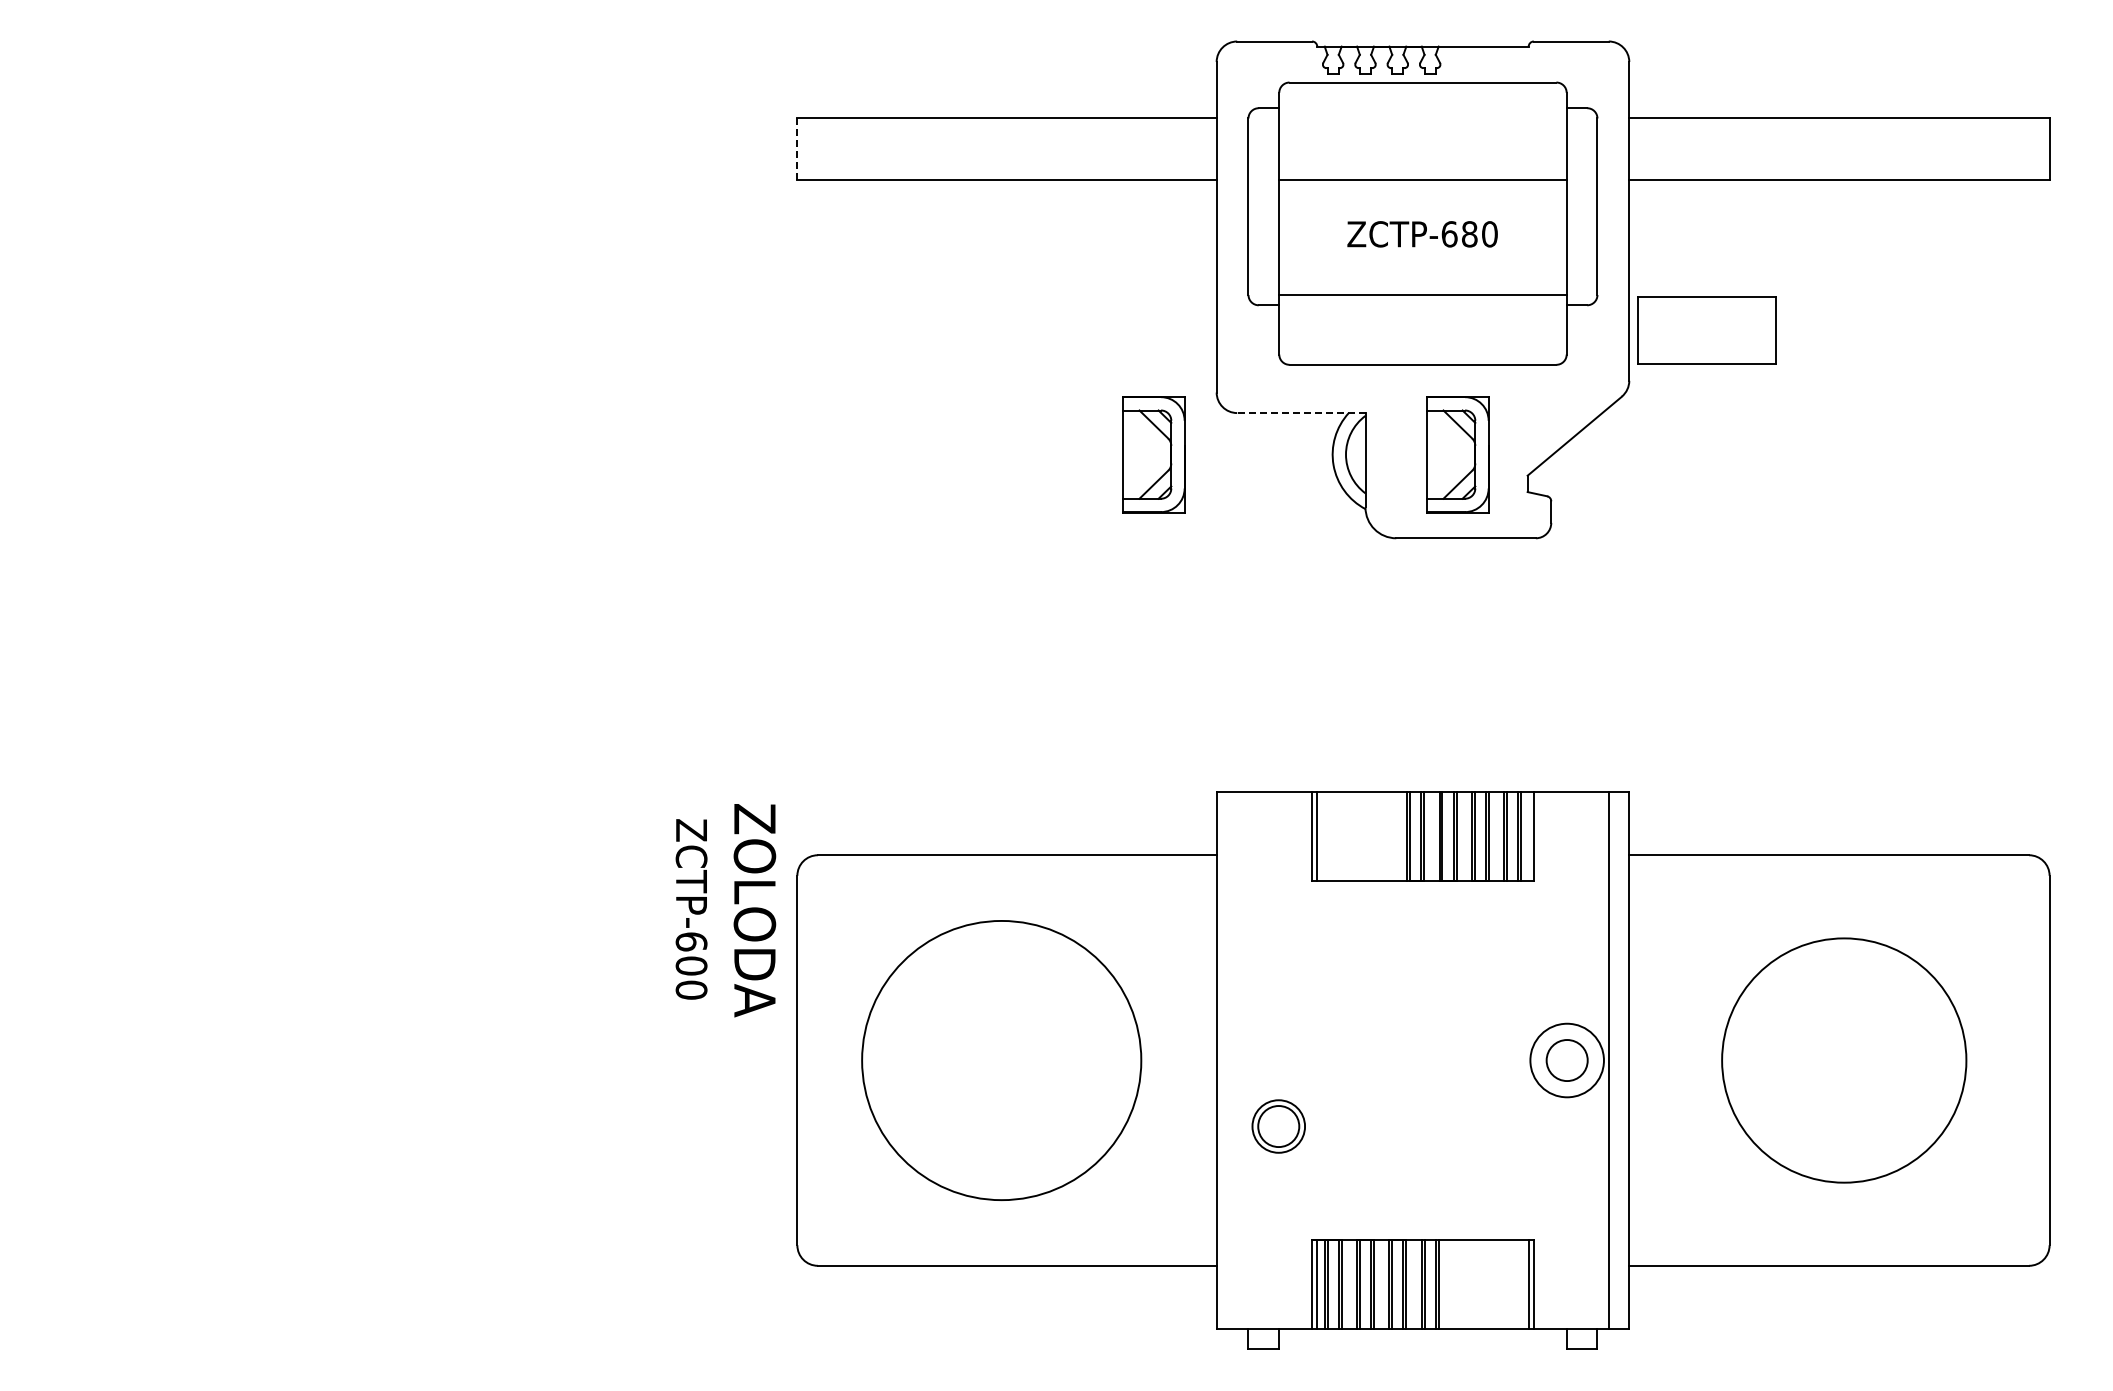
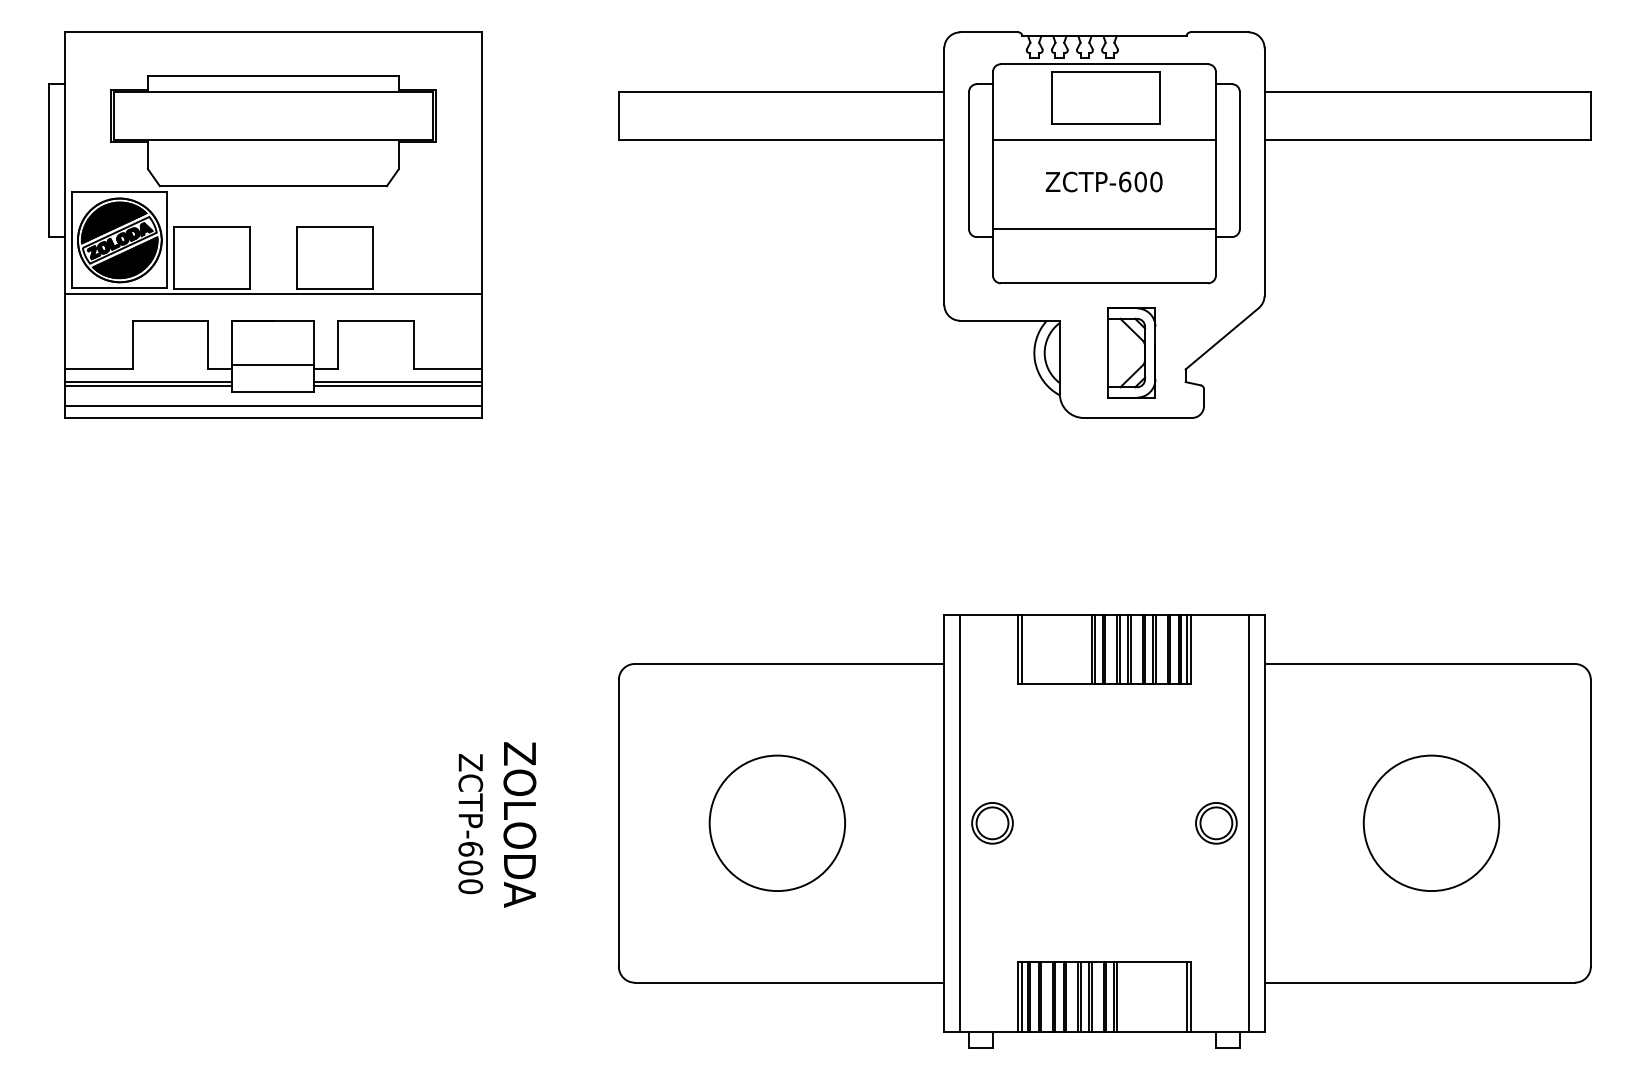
line: (797, 149) -> (618, 116), dashed -> solid
text: (1469, 234) -> (1140, 182), ZCTP-680 -> ZCTP-600
part: (341, 289) -> (265, 224), added
part: (1706, 330) -> (1105, 98), moved
line: (1300, 413) -> (1009, 321), dashed -> solid
part: (1153, 454) -> (895, 352), removed
line: (1528, 836) -> (1186, 649), added
text: (725, 910) -> (497, 824), moved
circle: (1001, 1060) -> (777, 823), size x0.62
line: (1237, 1060) -> (960, 823), added
circle: (1566, 1060) -> (1215, 823), size x0.71
circle: (1844, 1060) -> (1431, 823), size x0.71
part: (1278, 1126) -> (992, 823), moved

